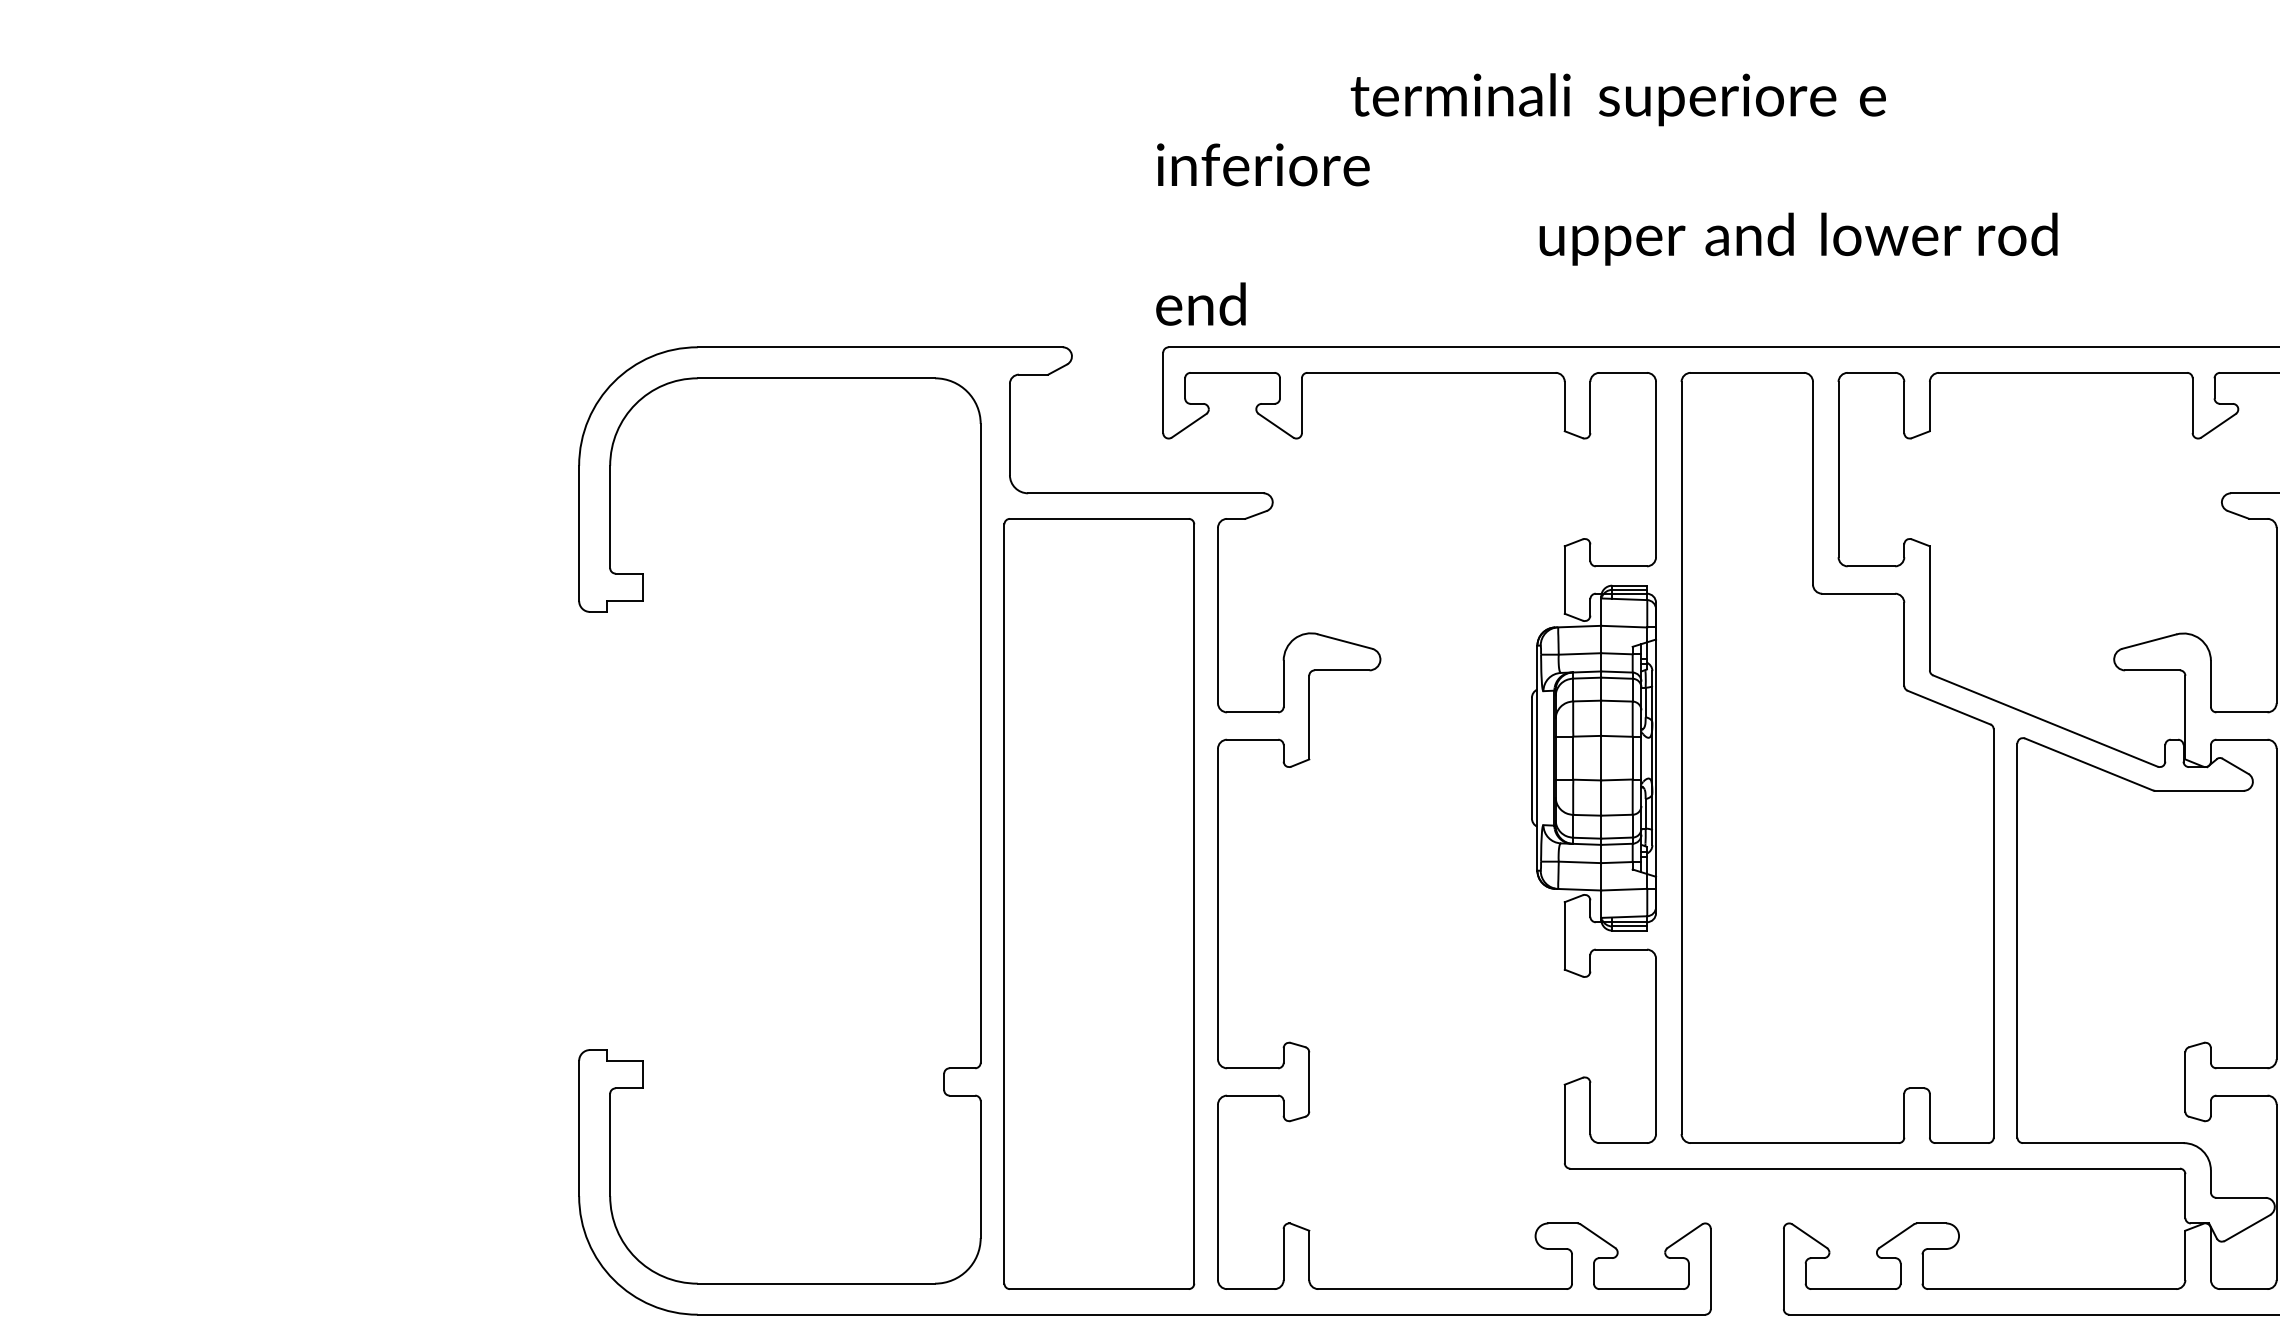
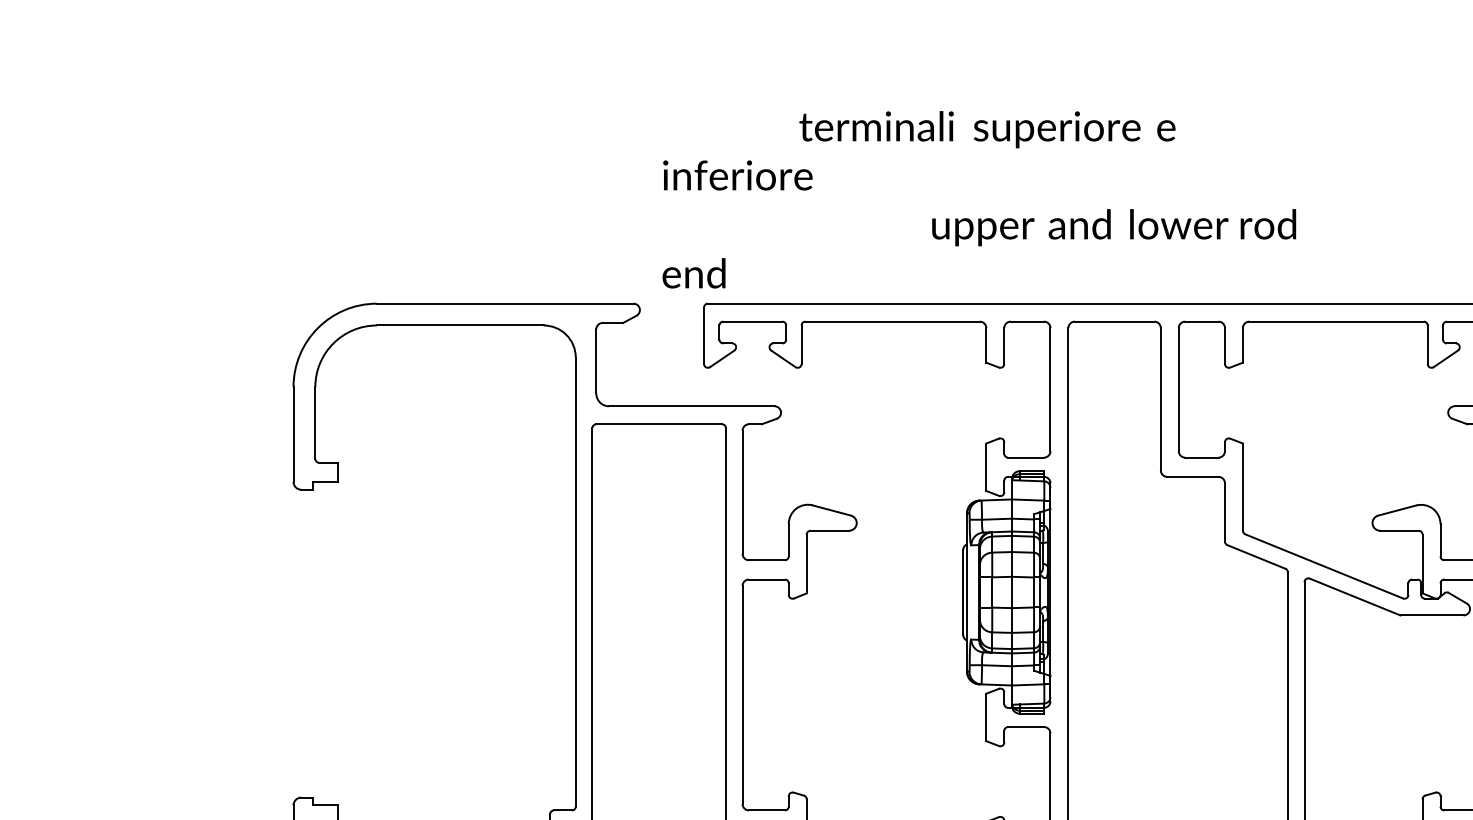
text: (1606, 199) -> (979, 199), moved

